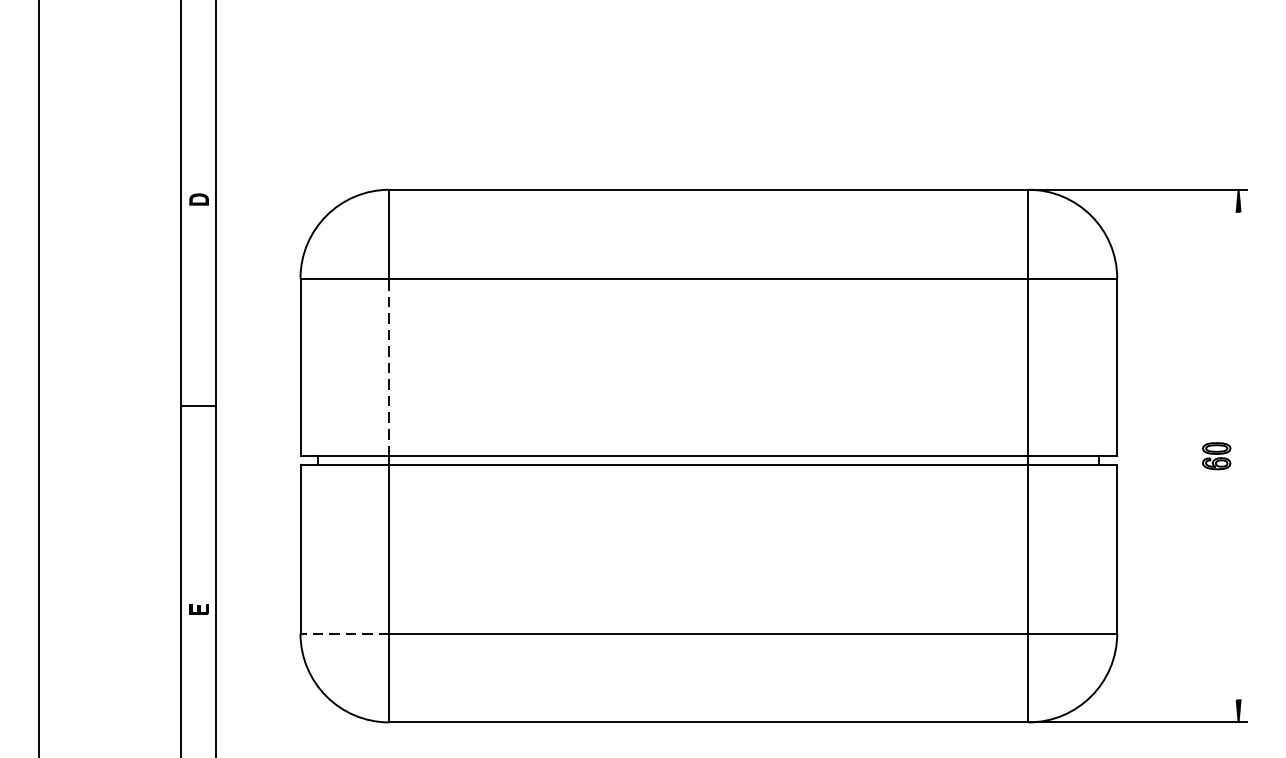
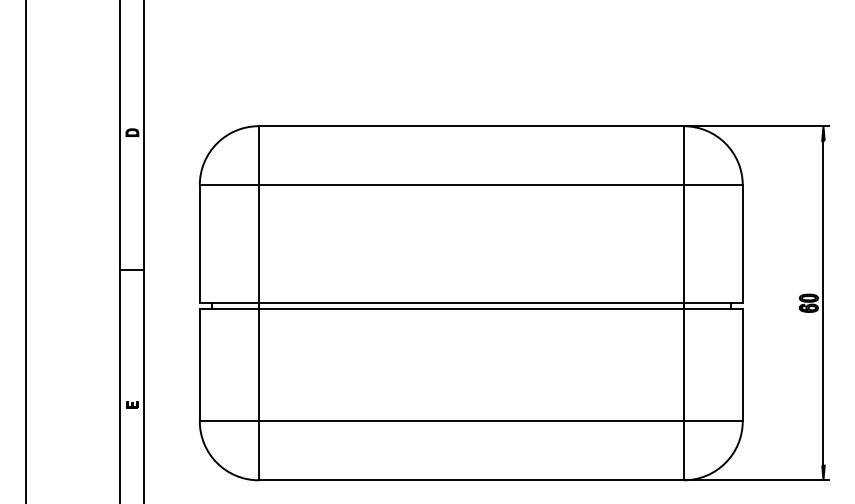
line: (388, 366) -> (258, 243), dashed -> solid
line: (1238, 454) -> (823, 302), added
line: (345, 633) -> (229, 421), dashed -> solid

